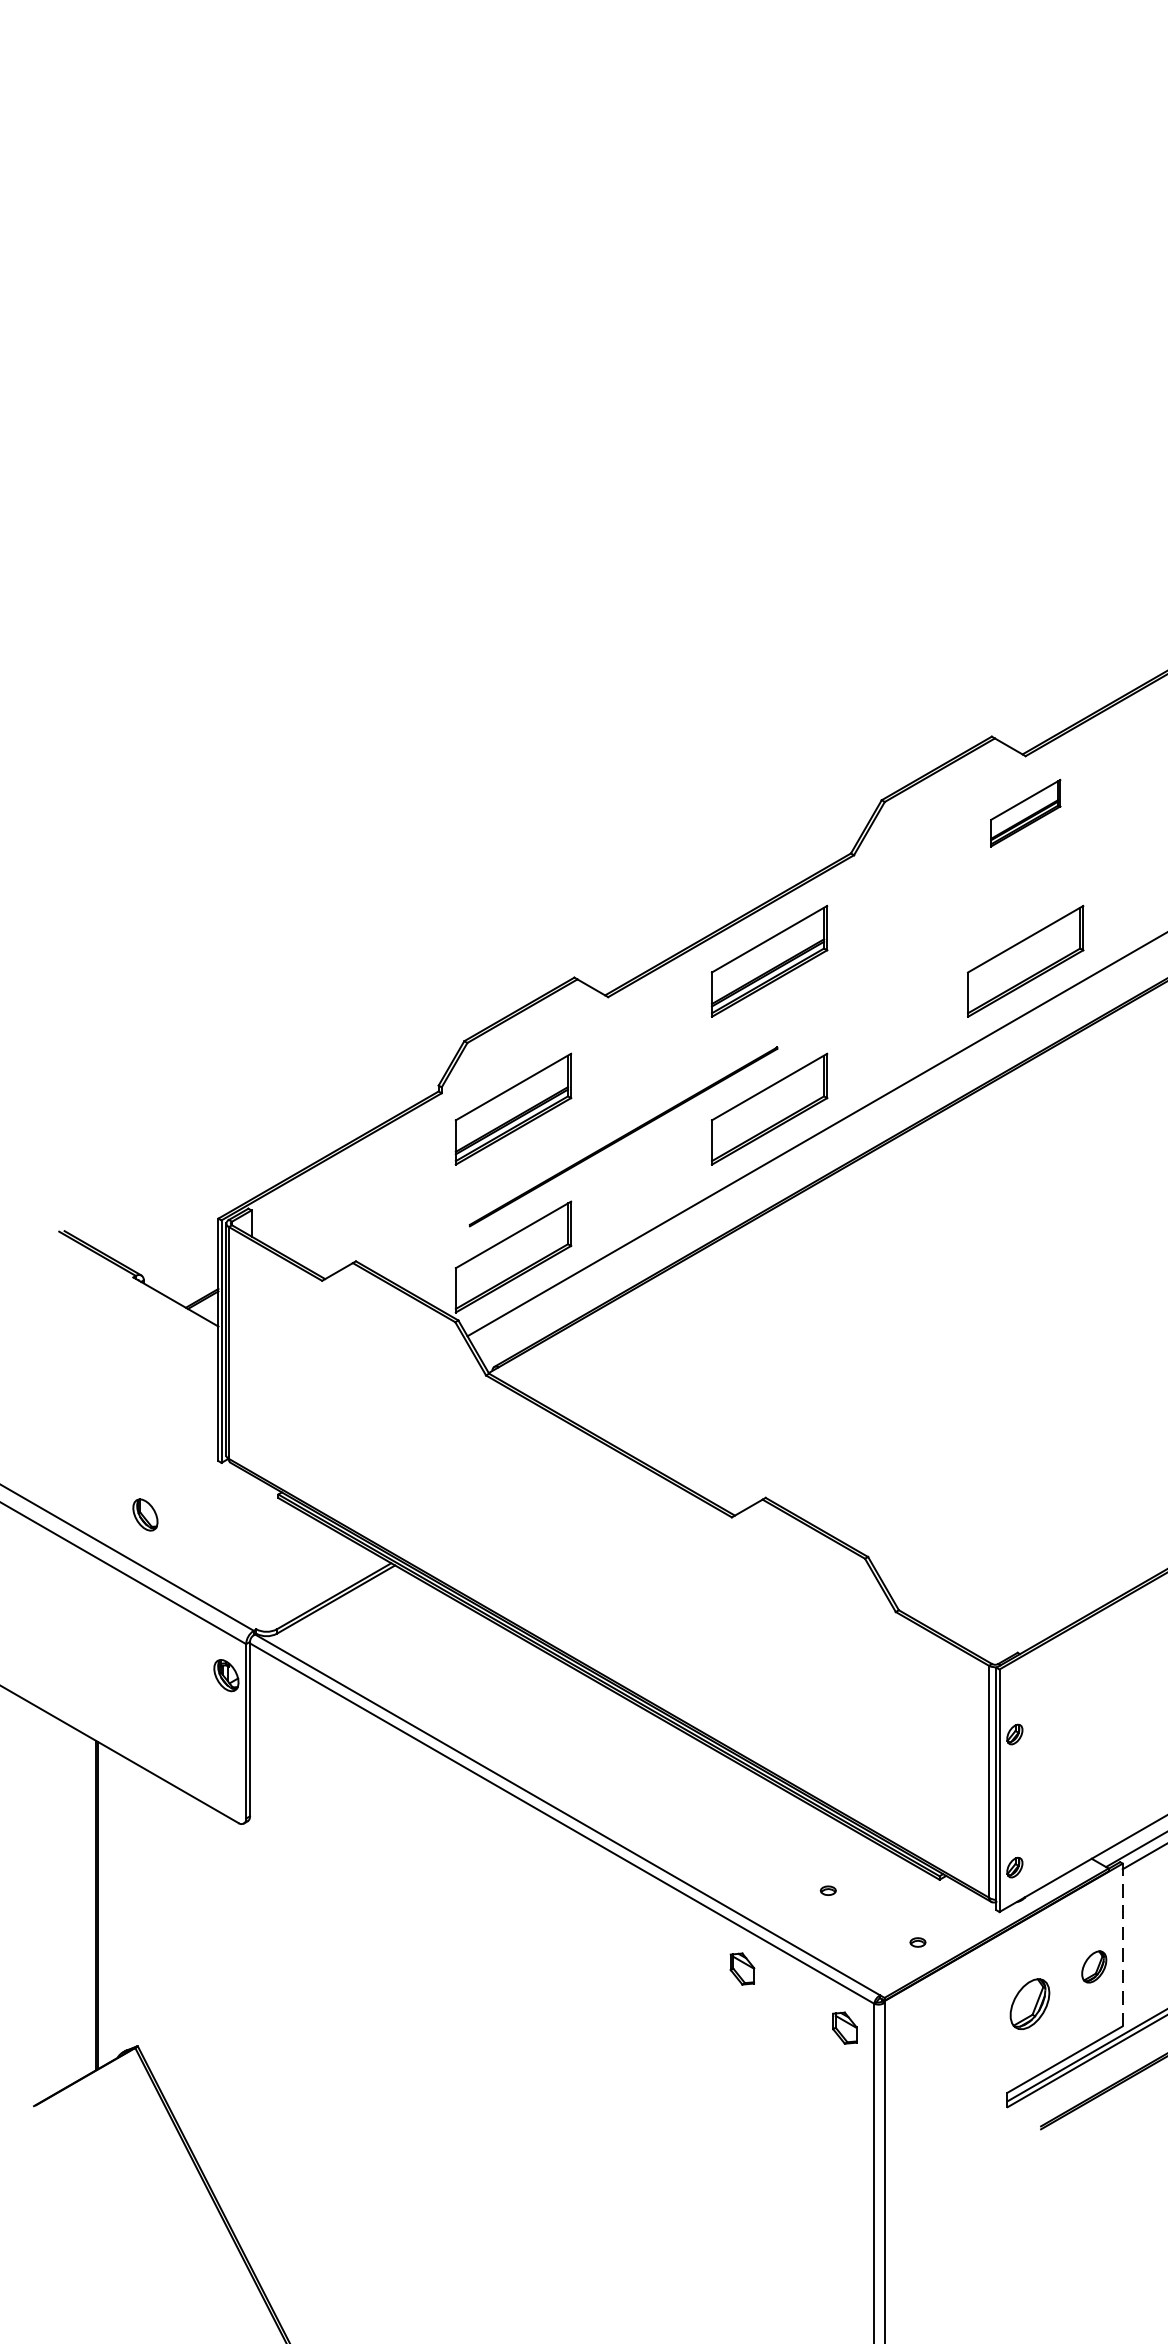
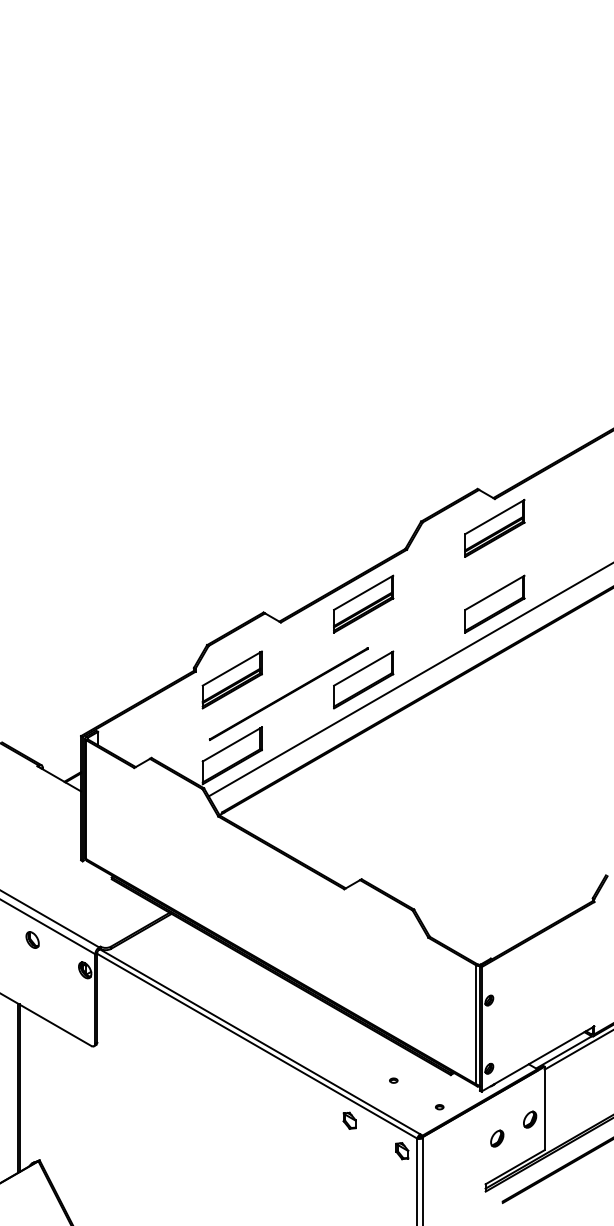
part: (1024, 811) -> (494, 527), size x1.67
part: (145, 1513) -> (32, 939), moved
line: (1122, 1945) -> (544, 1108), dashed -> solid
part: (1030, 2003) -> (497, 1138), size x0.62

